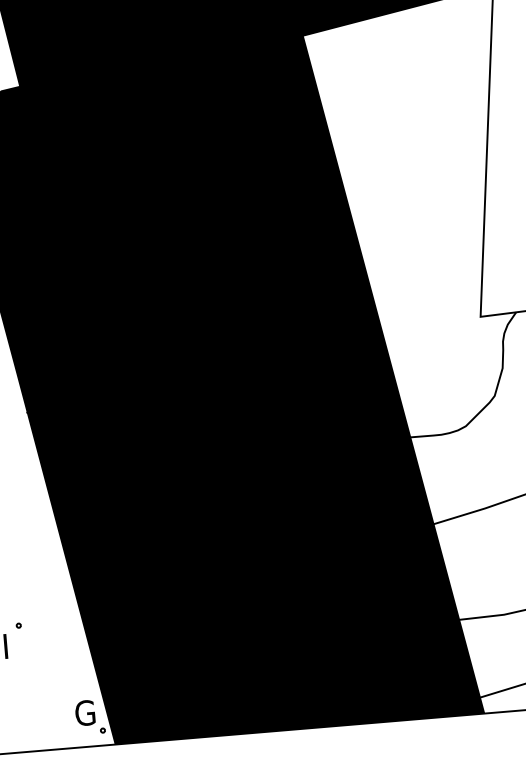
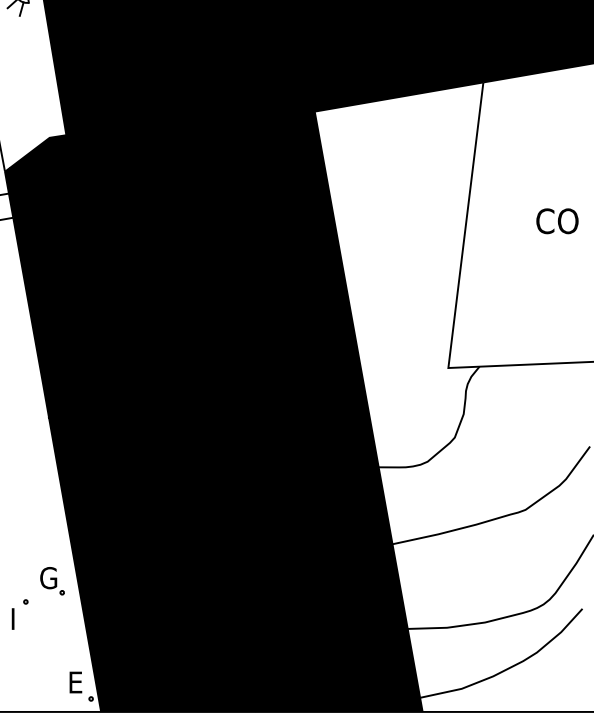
part: (47, 599) -> (52, 581), added
text: (84, 713) -> (76, 682), G -> E

